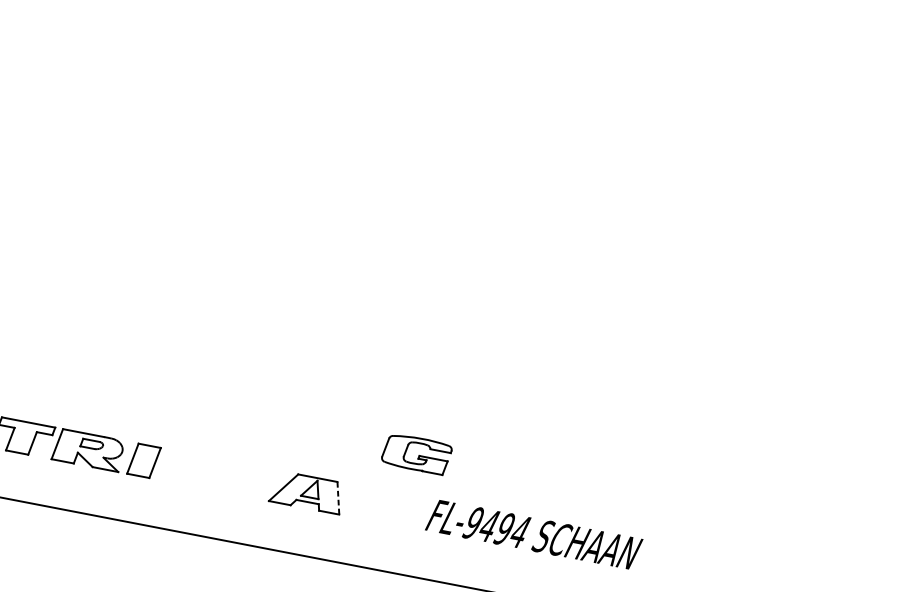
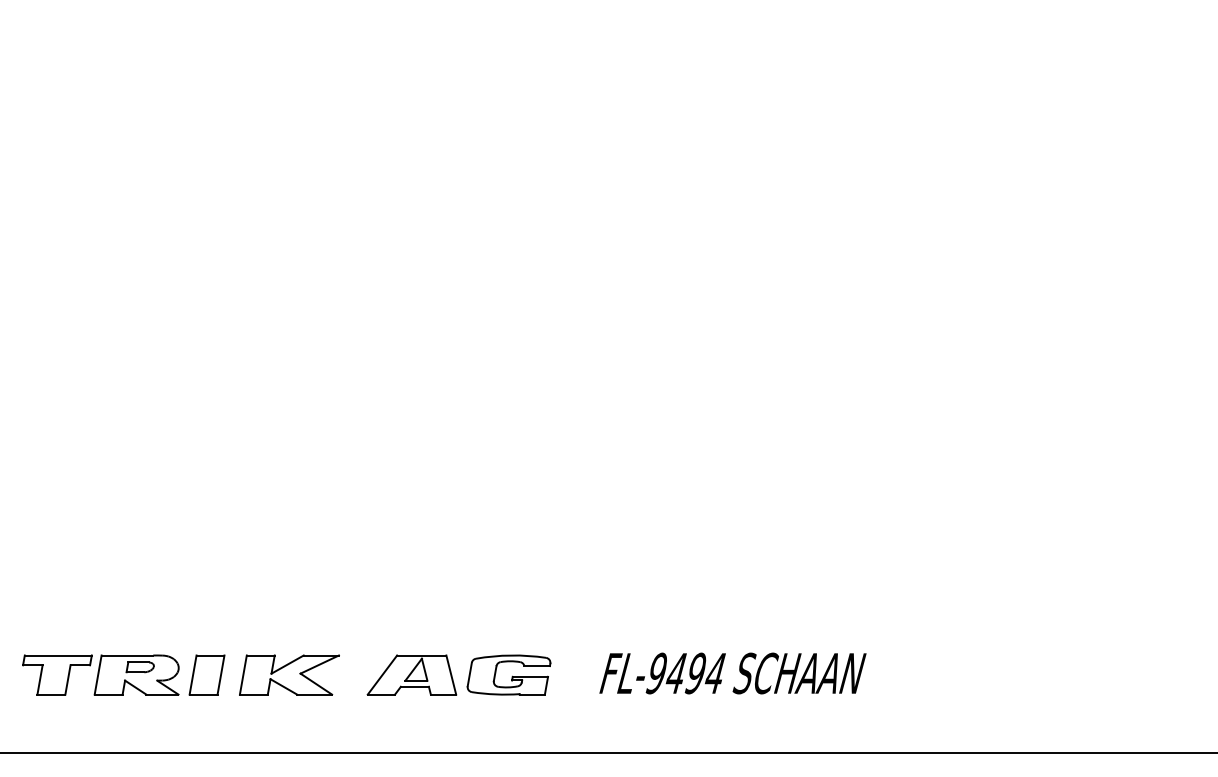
part: (416, 453) -> (508, 674), moved
part: (209, 473) -> (289, 674), added
line: (338, 498) -> (451, 675), dashed -> solid
text: (533, 534) -> (732, 673), moved

